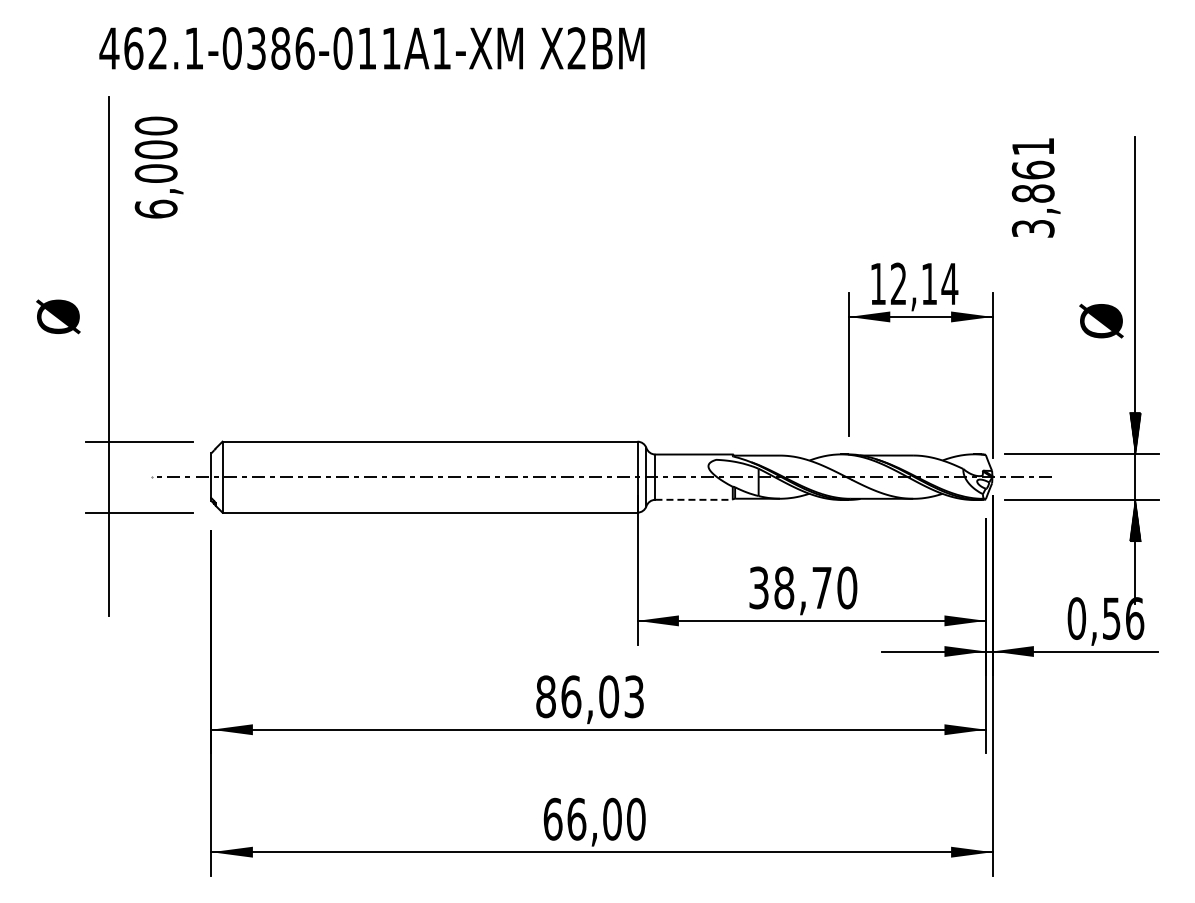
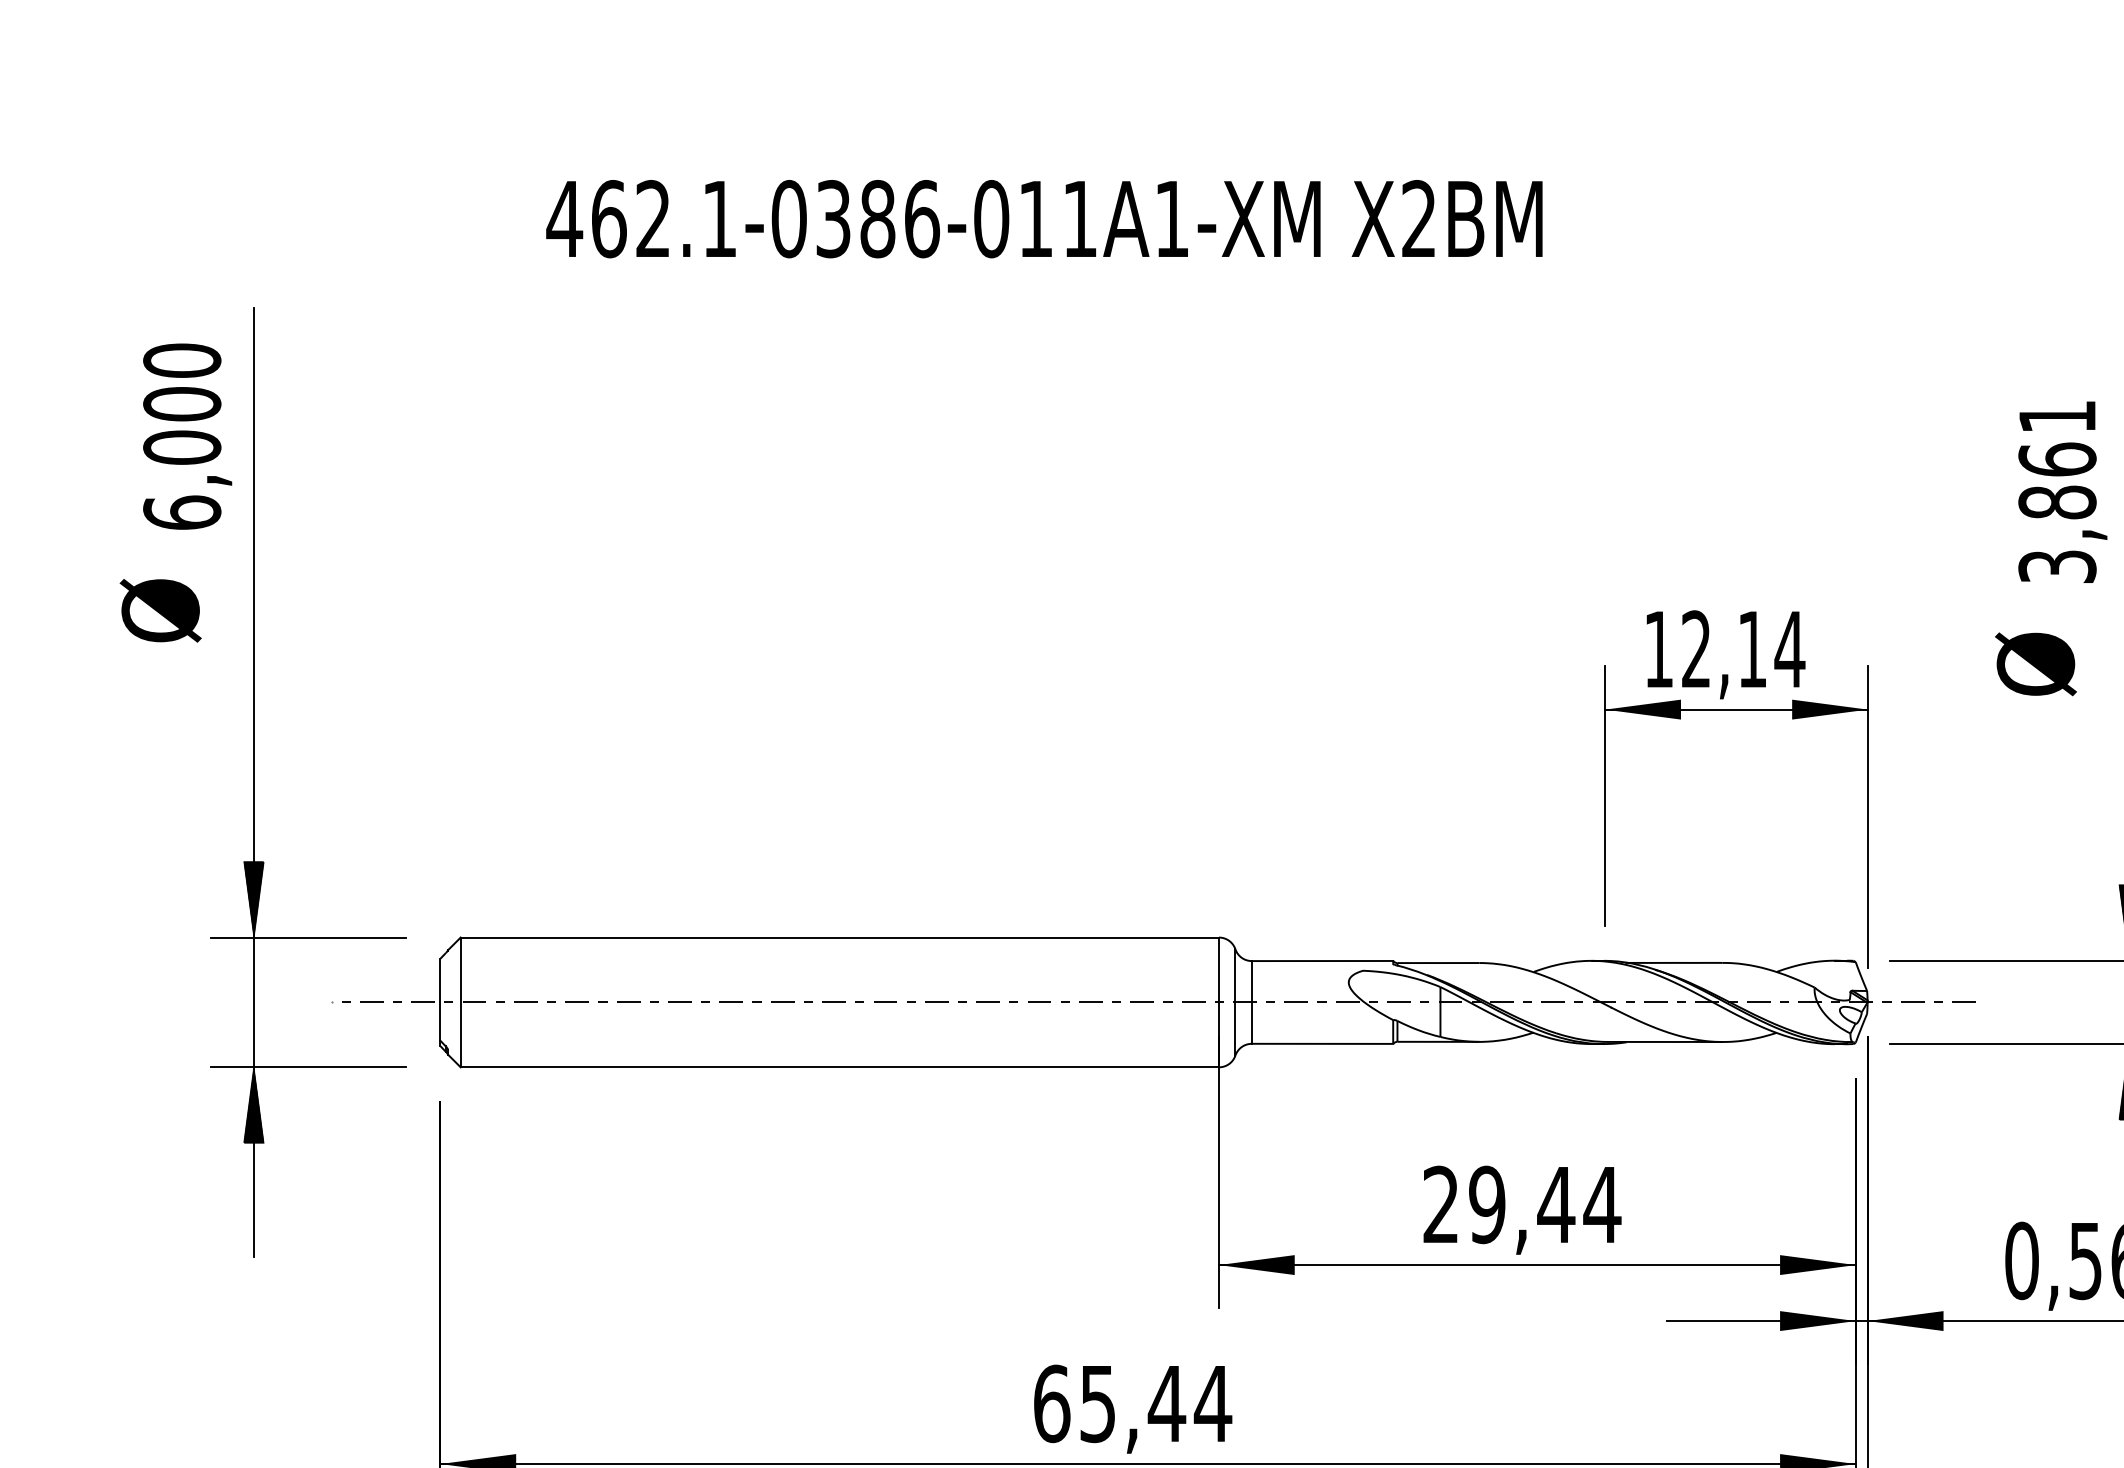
text: (371, 48) -> (1043, 219), moved
text: (158, 167) -> (186, 436), moved
text: (1035, 187) -> (2061, 491), moved
text: (58, 316) -> (160, 610), moved
text: (1101, 320) -> (2035, 663), moved
hatch: (108, 420) -> (252, 898), added
line: (694, 499) -> (1323, 1043), dashed -> solid
hatch: (108, 533) -> (252, 1105), added
text: (803, 587) -> (1522, 1204), 38,70 -> 29,44
text: (590, 696) -> (1133, 1403), 86,03 -> 65,44

